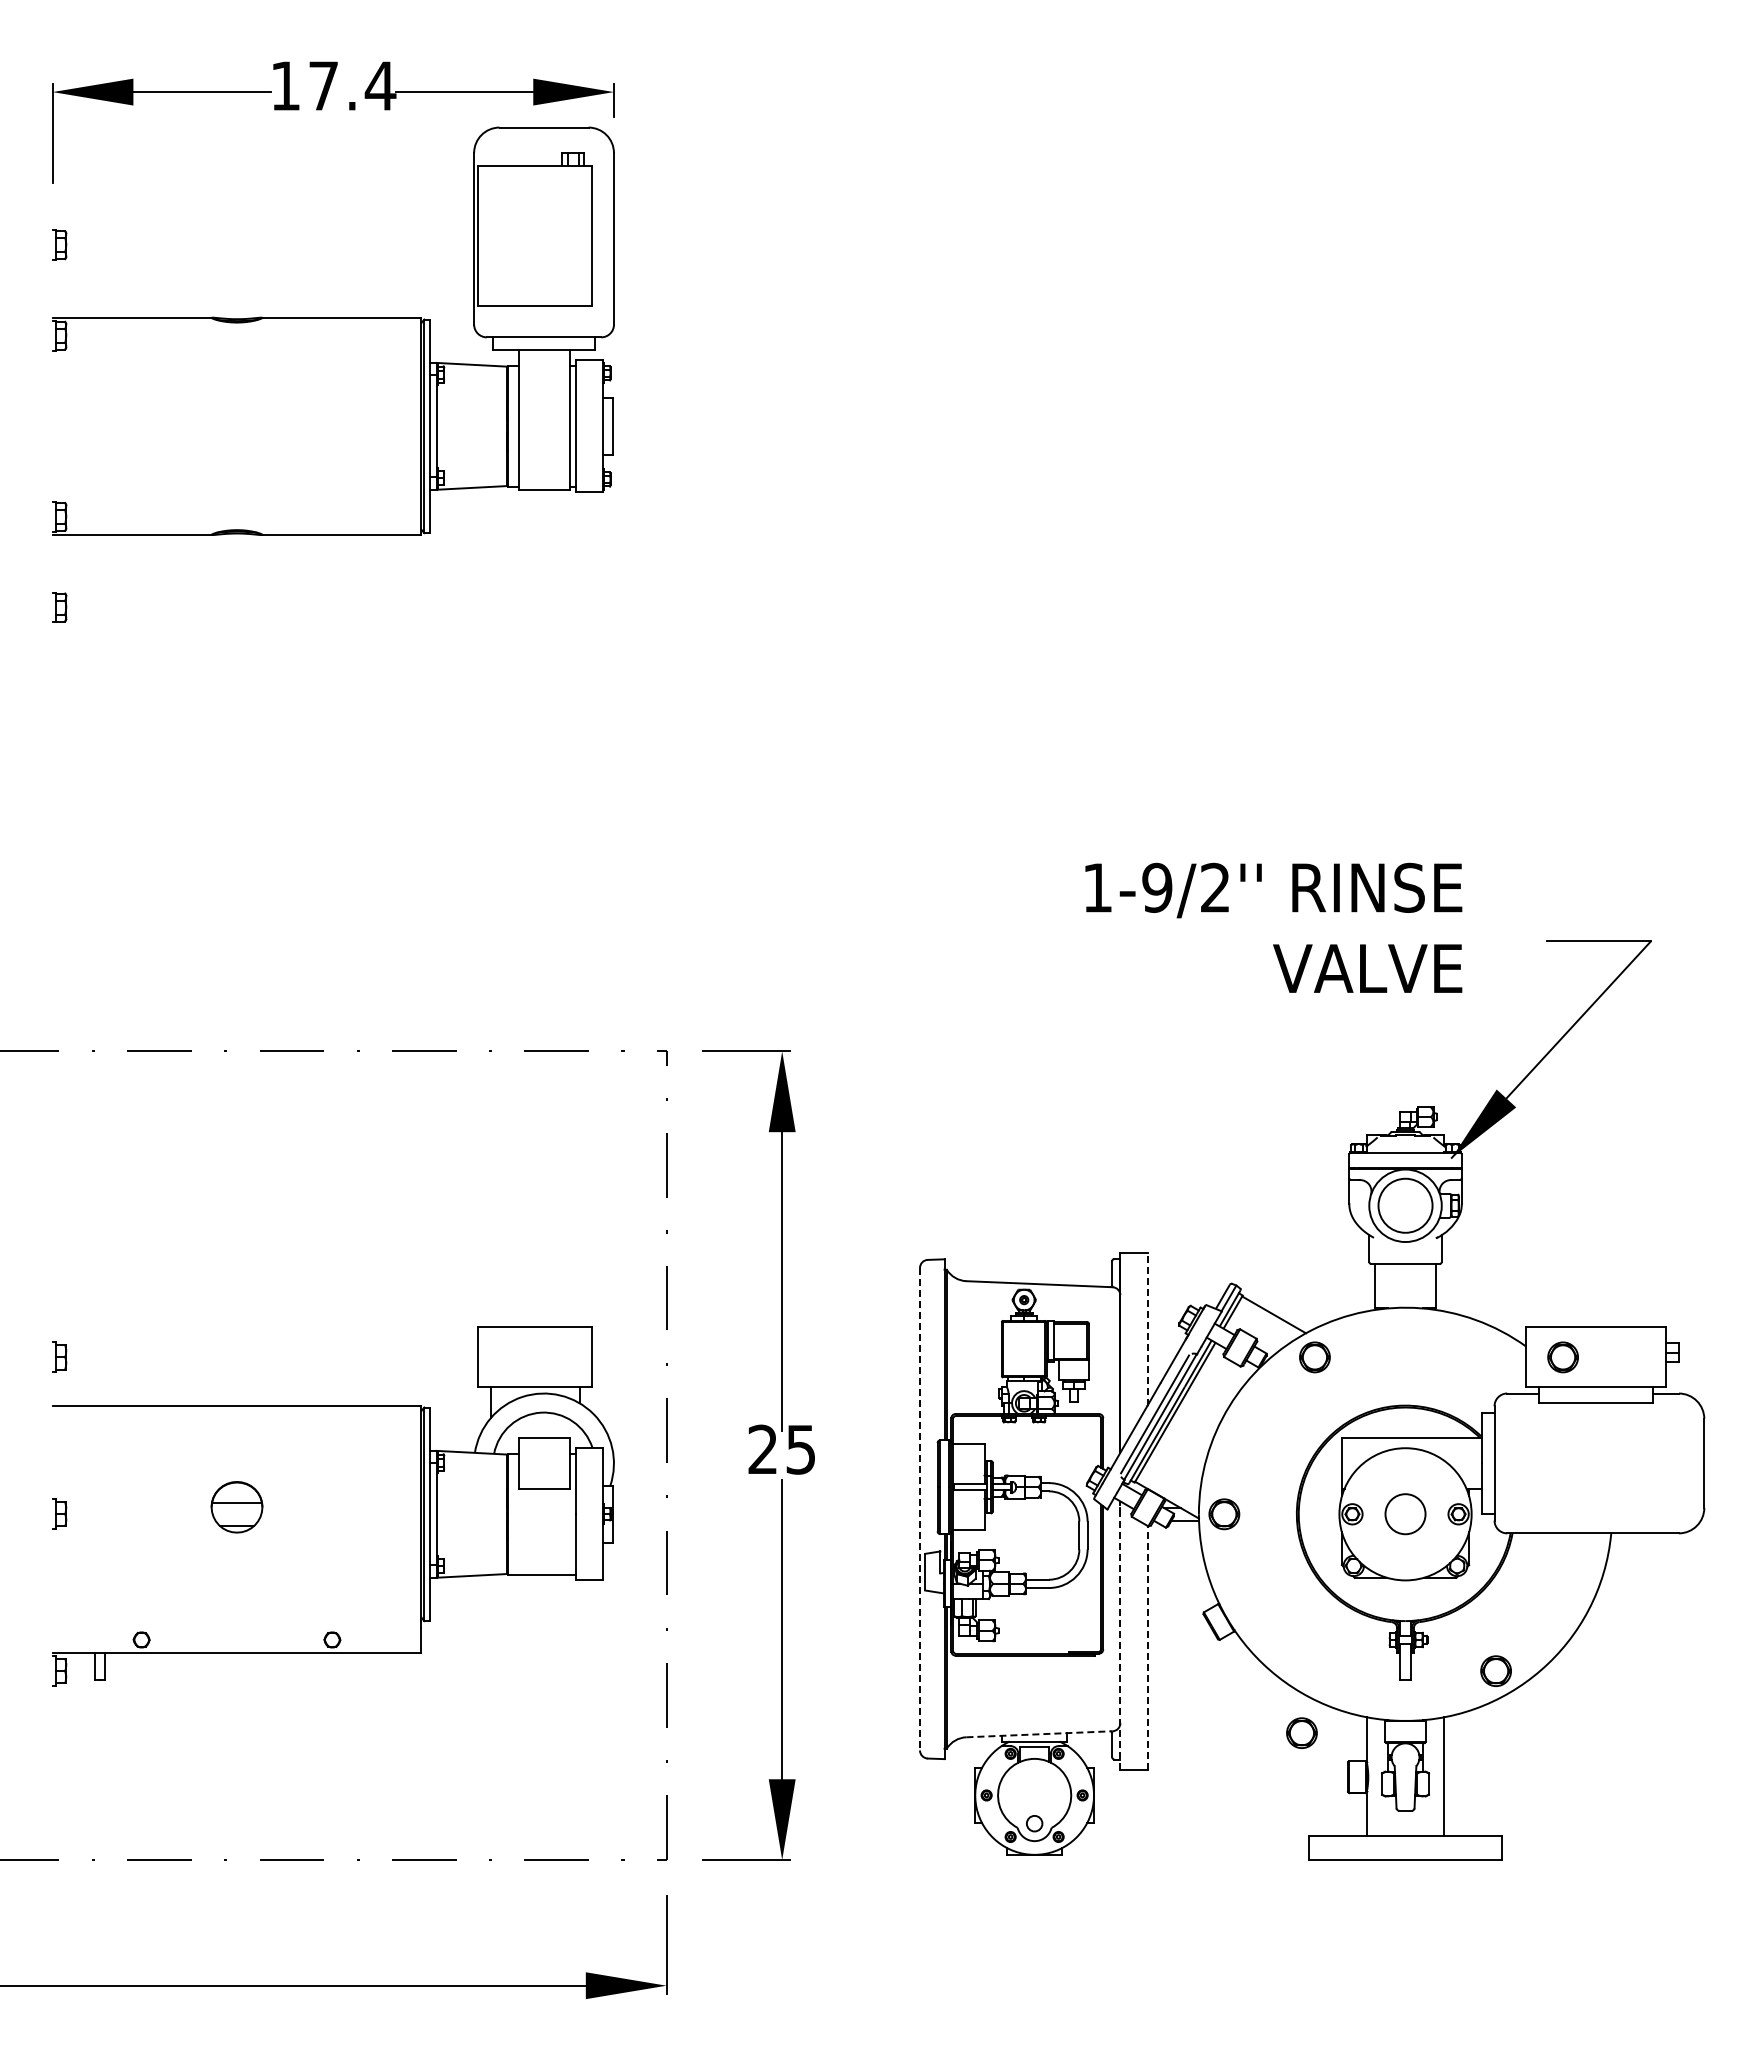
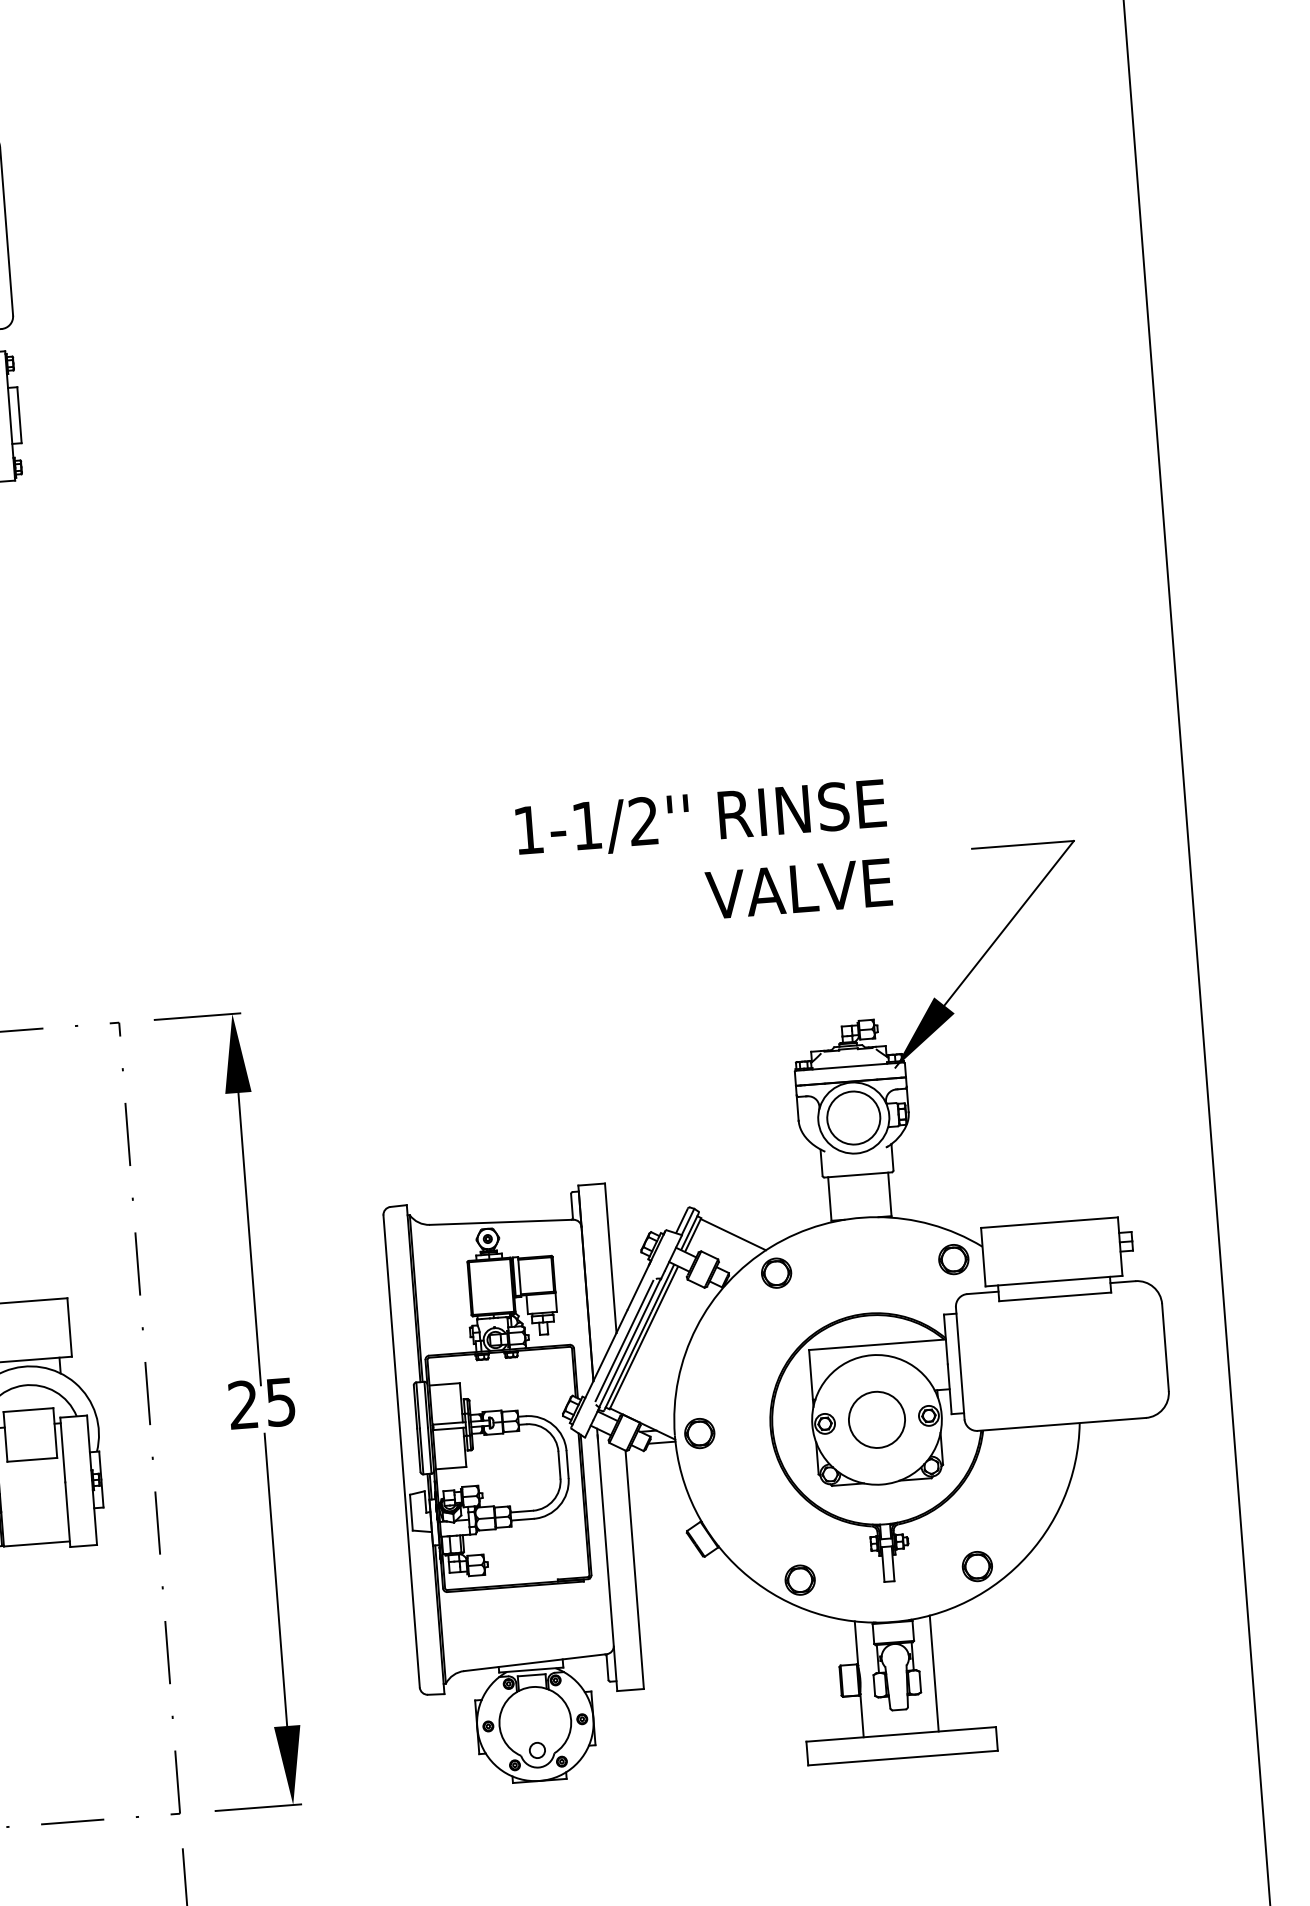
text: (1157, 887) -> (587, 825), 1-9/2'' -> 1-1/2''
line: (1147, 1328) -> (610, 1257), dashed -> solid
part: (1562, 1357) -> (953, 1259), moved
line: (920, 1509) -> (402, 1451), dashed -> solid
circle: (1405, 1513) -> (876, 1419), size x1.43
line: (1120, 1634) -> (607, 1558), dashed -> solid
line: (1147, 1647) -> (634, 1569), dashed -> solid
part: (1301, 1732) -> (799, 1579), moved
line: (1040, 1734) -> (536, 1662), dashed -> solid

